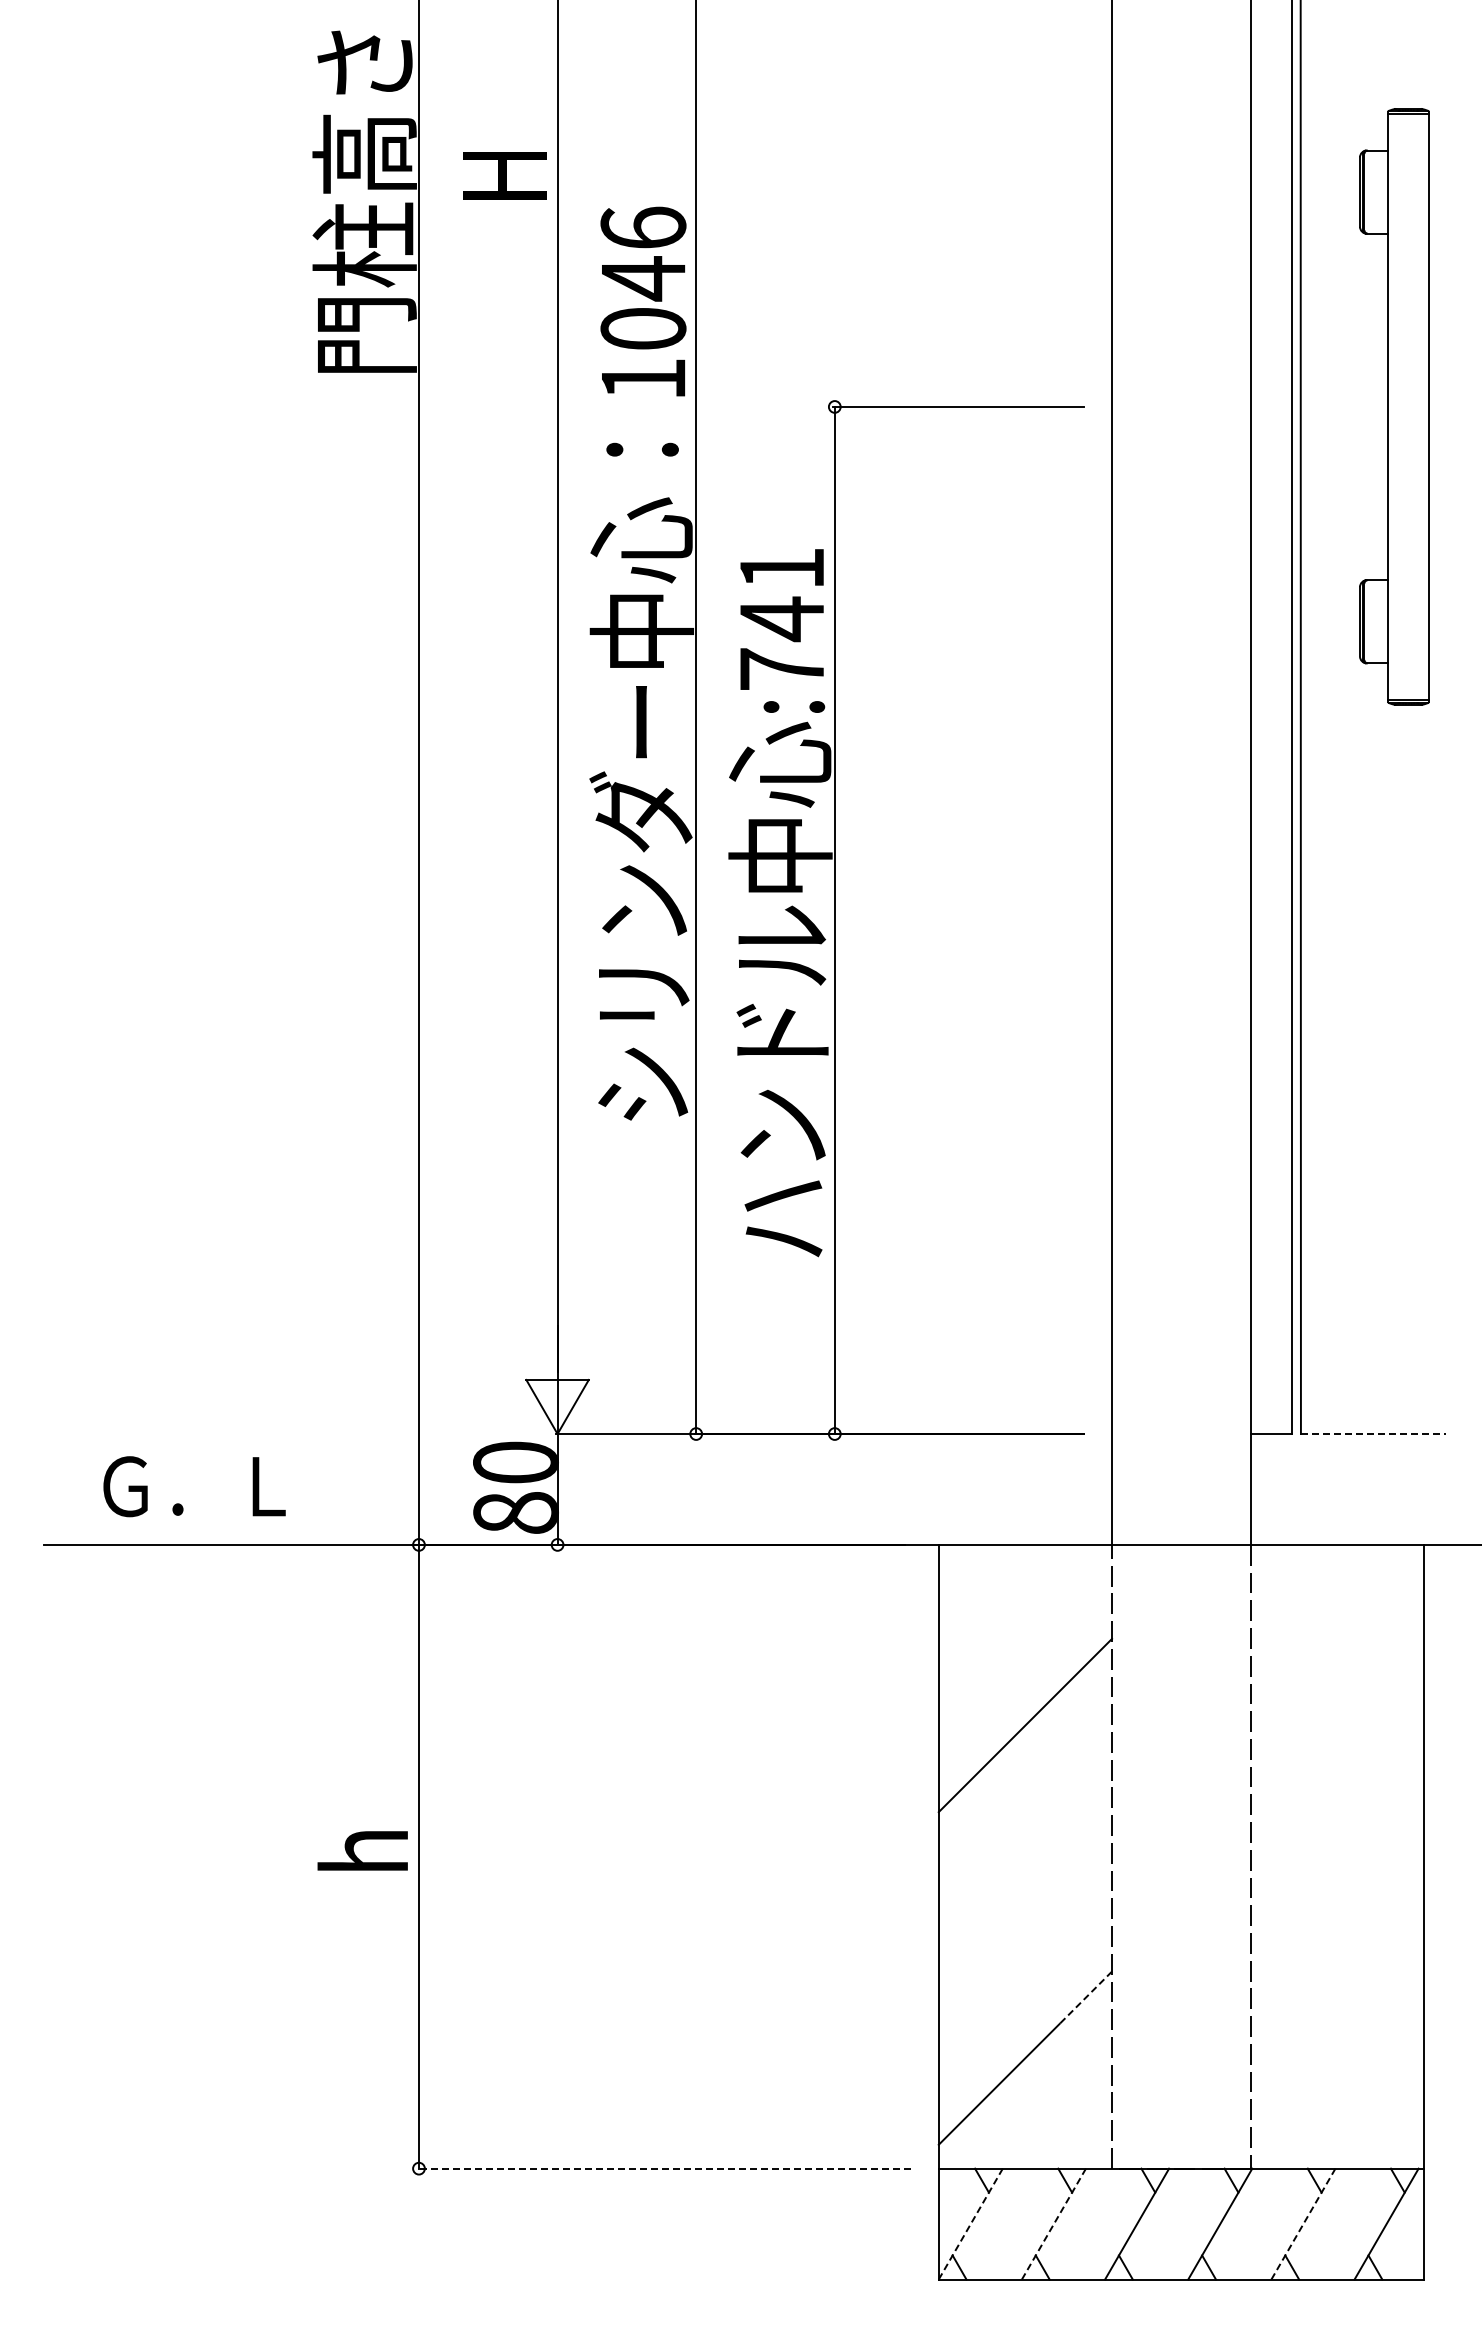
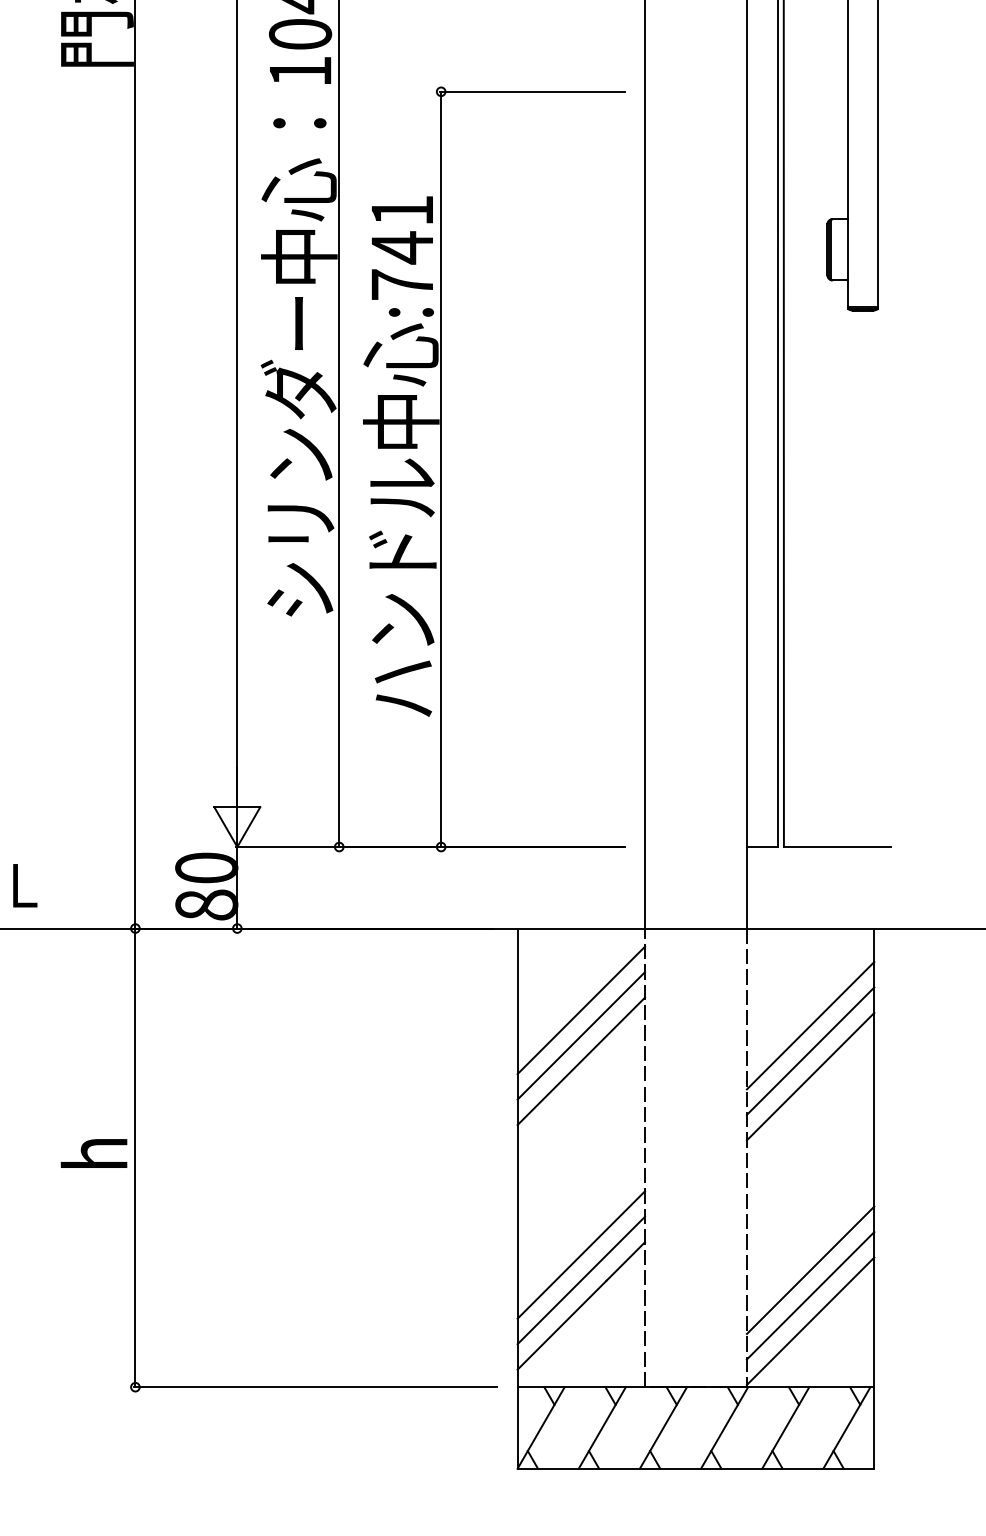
line: (1373, 1434) -> (837, 847), dashed -> solid
line: (1025, 1655) -> (581, 1009), added
line: (1336, 1676) -> (810, 1025), added
line: (1025, 1690) -> (581, 1035), added
line: (1336, 1711) -> (810, 1051), added
line: (1336, 1745) -> (810, 1076), added
line: (1025, 1988) -> (581, 1254), added
line: (1085, 1997) -> (625, 1261), dashed -> solid
line: (1336, 2009) -> (810, 1270), added
line: (1025, 2023) -> (581, 1280), added
line: (1336, 2043) -> (810, 1295), added
line: (1336, 2078) -> (810, 1320), added
line: (664, 2168) -> (315, 1387), dashed -> solid
line: (970, 2224) -> (540, 1428), dashed -> solid
line: (1053, 2224) -> (601, 1428), dashed -> solid
line: (1303, 2224) -> (785, 1428), dashed -> solid

